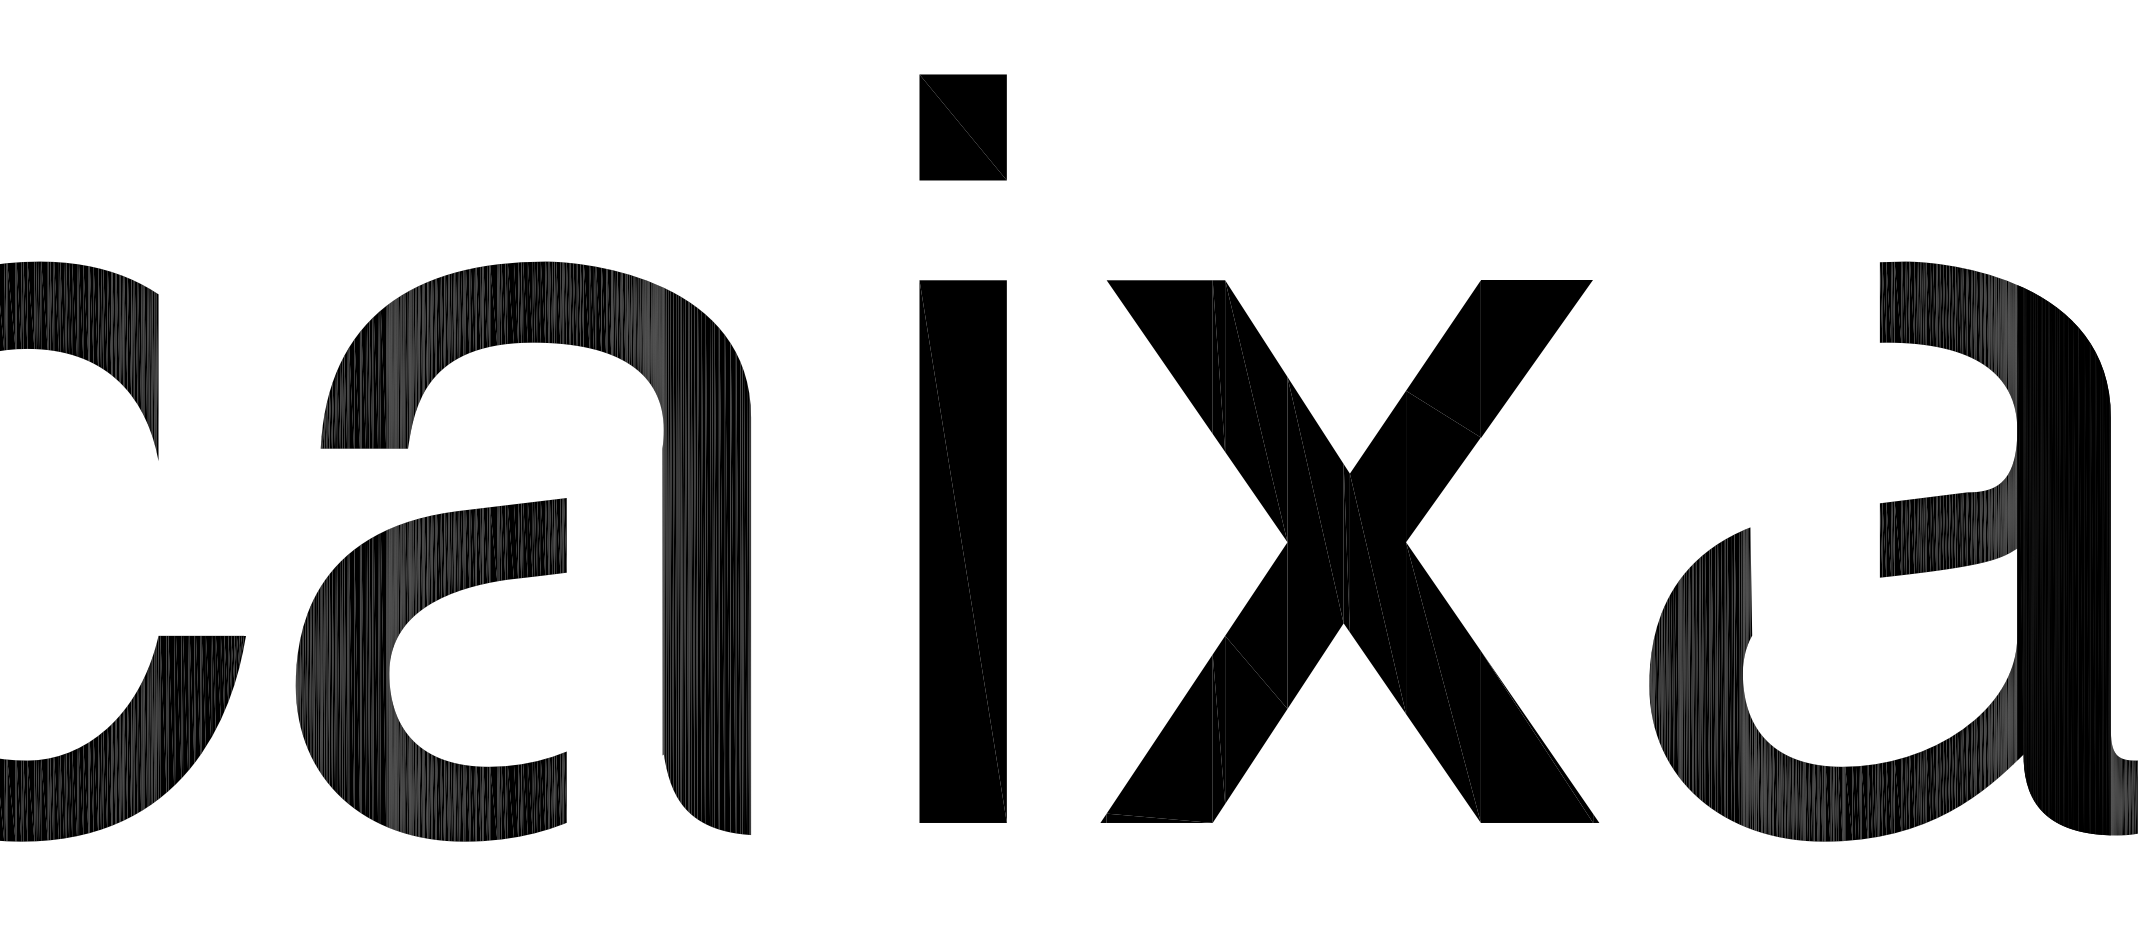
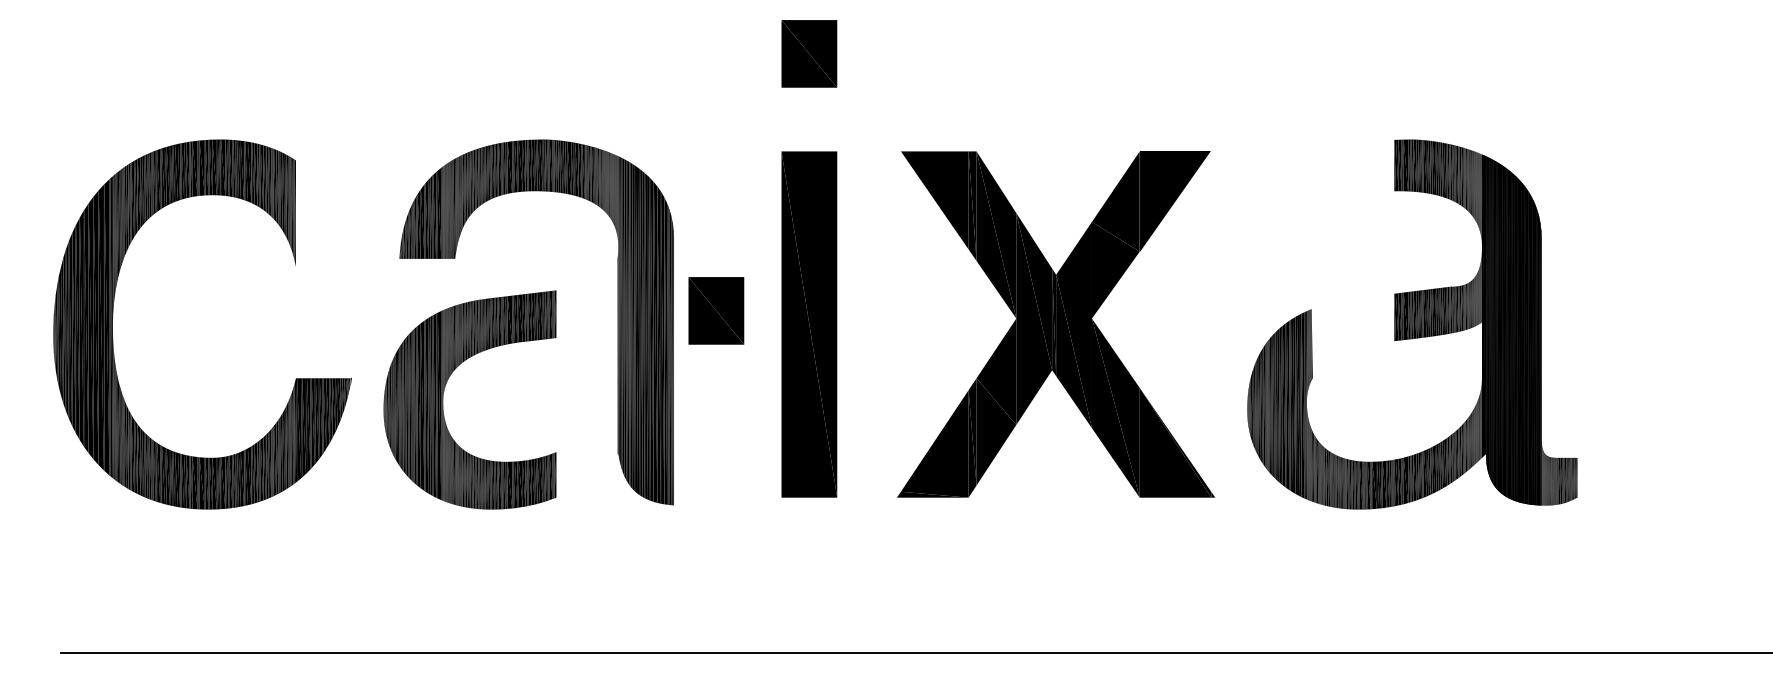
part: (817, 529) -> (716, 310), added

